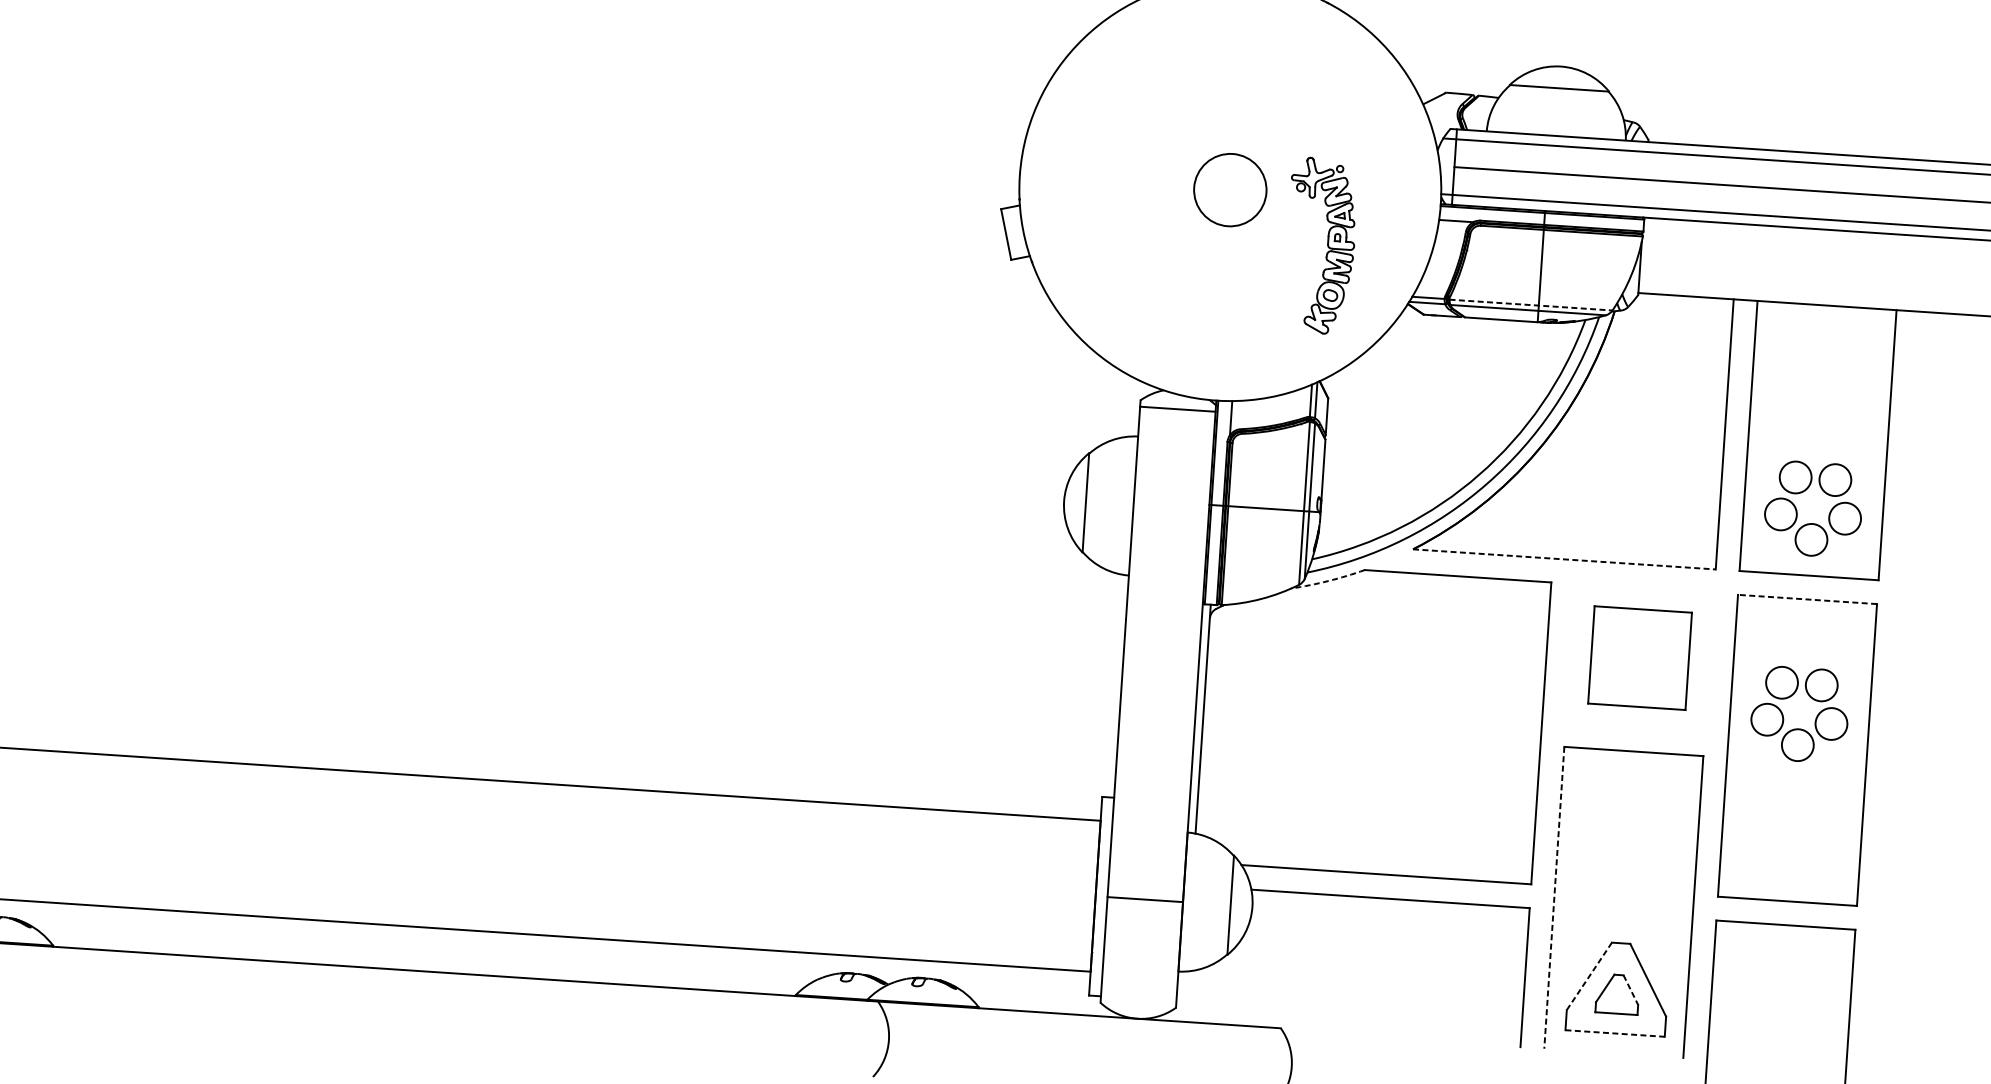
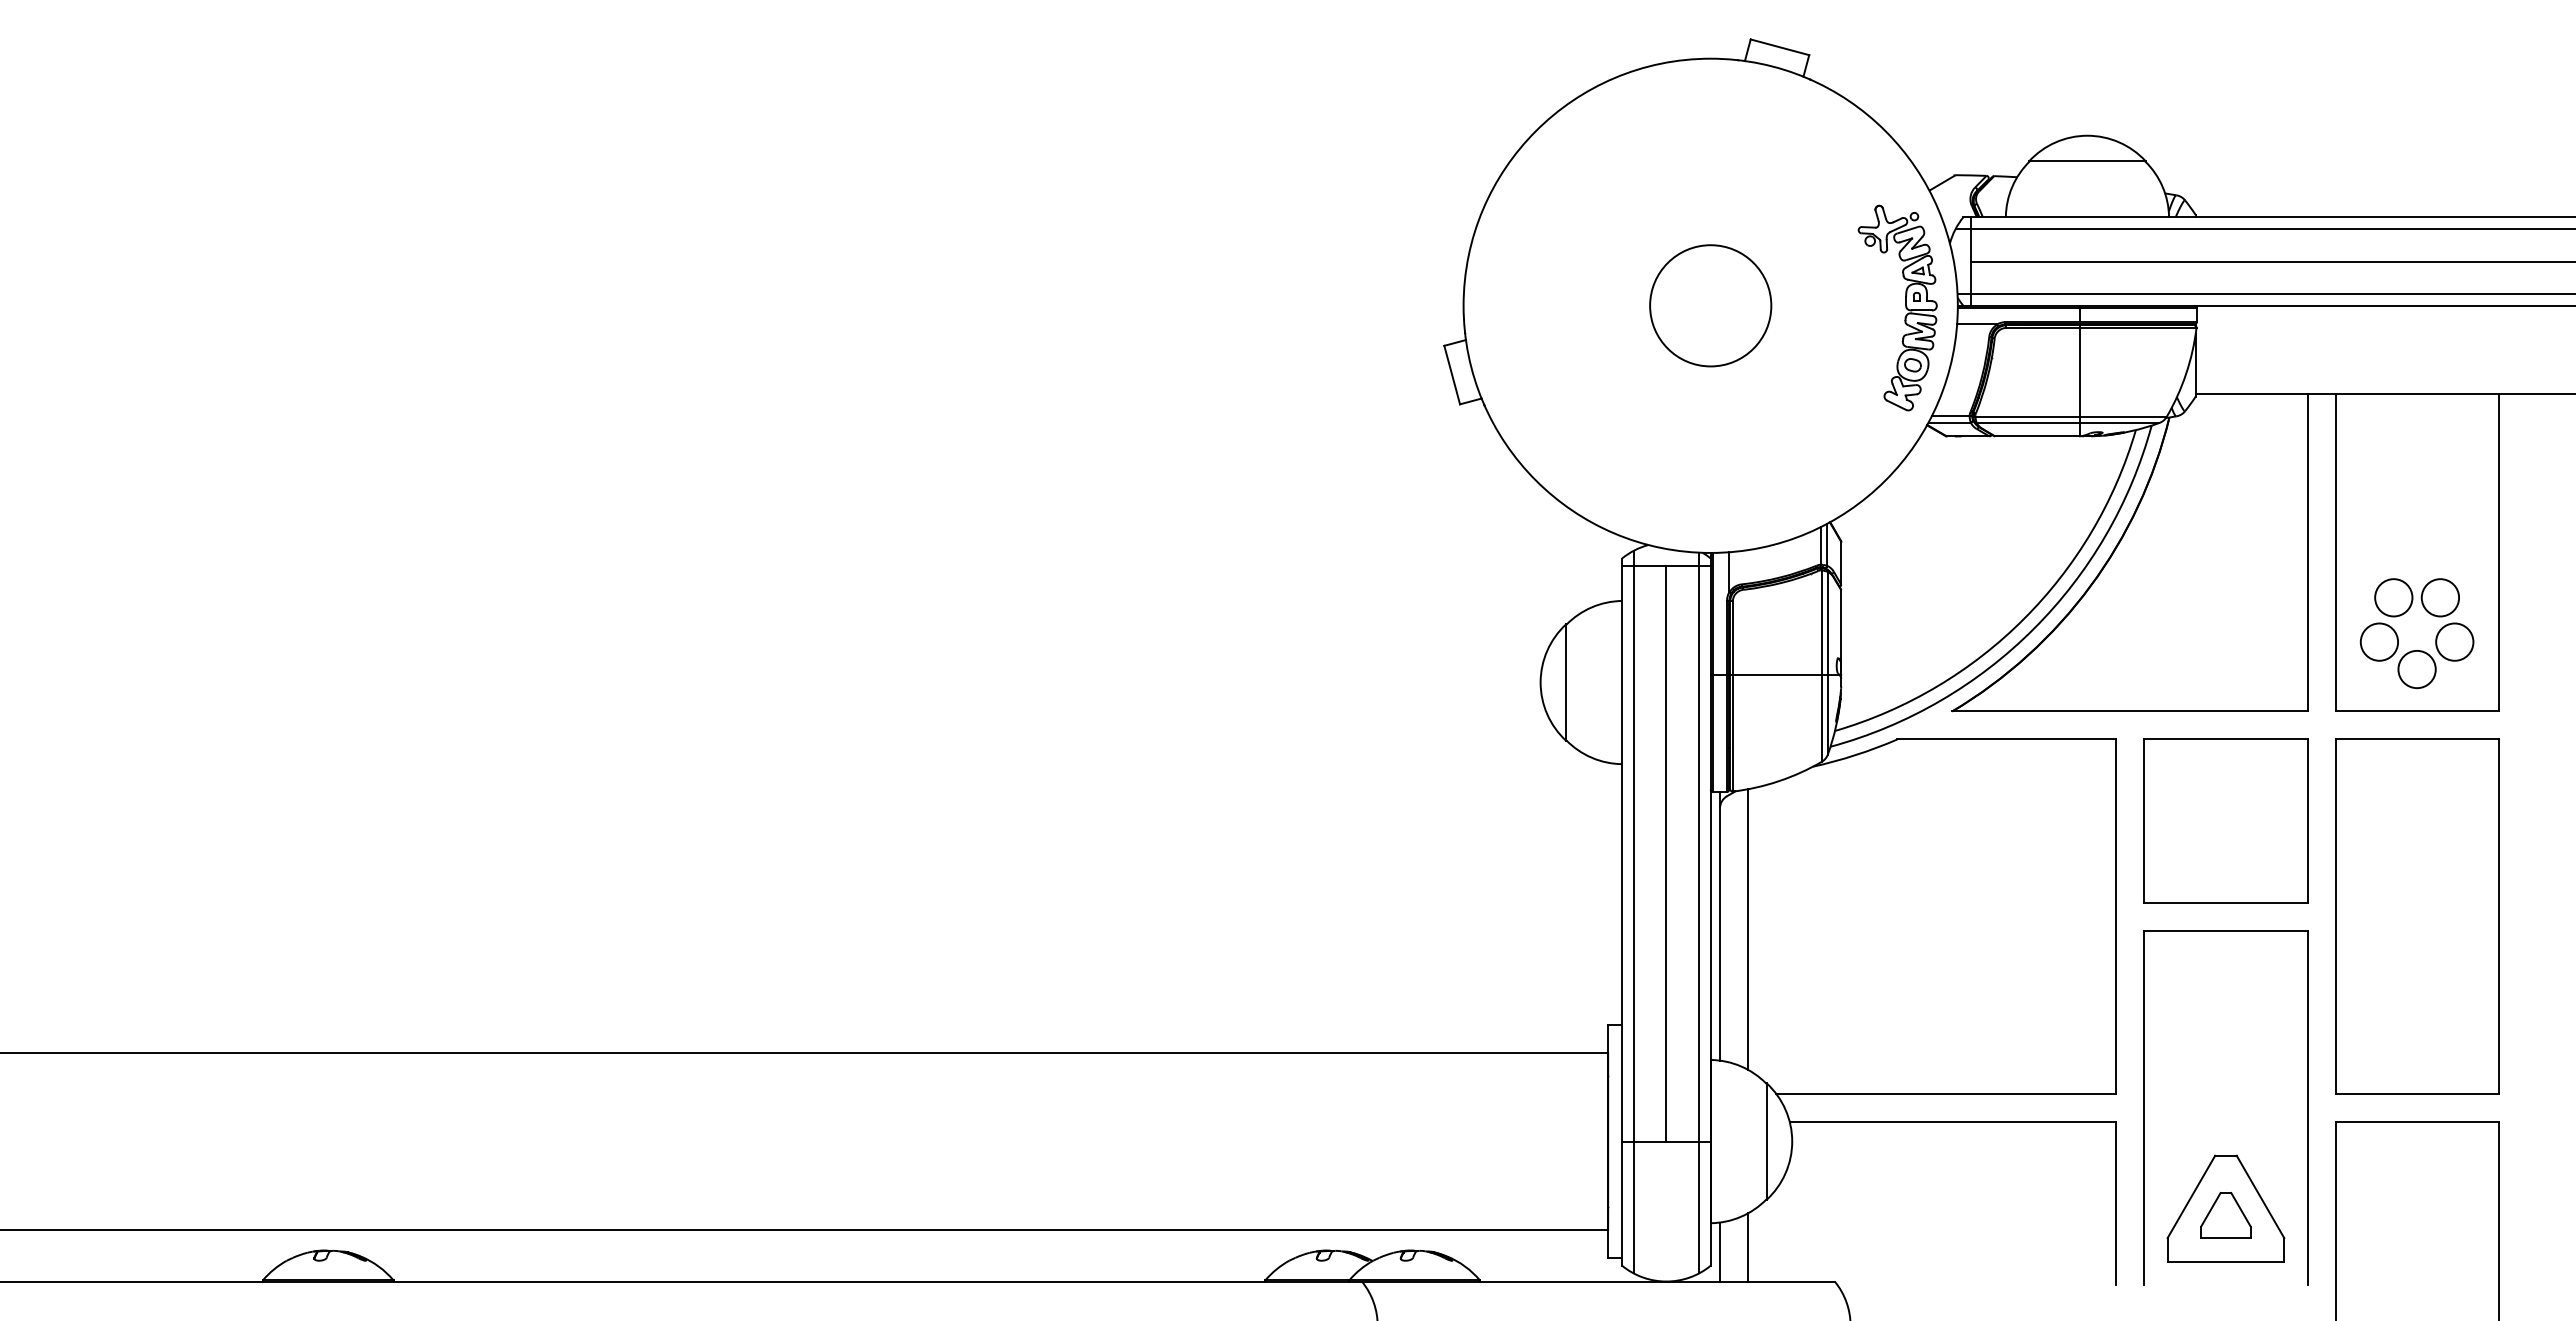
circle: (1230, 189) -> (1710, 305), size x1.43
part: (1327, 245) -> (1905, 307), moved
line: (1531, 304) -> (2071, 416), dashed -> solid
line: (1564, 559) -> (2129, 711), dashed -> solid
arc: (1328, 581) -> (1855, 755), dashed -> solid
line: (1807, 599) -> (2417, 739), dashed -> solid
line: (1161, 654) -> (1666, 853), added
part: (1639, 657) -> (2225, 820), size x1.43
line: (1130, 701) -> (1633, 911), added
line: (1186, 706) -> (1699, 912), added
line: (1227, 723) -> (1748, 929), added
part: (1798, 728) -> (2416, 891), removed
line: (1554, 898) -> (2144, 1108), dashed -> solid
line: (1589, 976) -> (2191, 1196), dashed -> solid
line: (1631, 990) -> (2241, 1210), dashed -> solid
line: (1209, 994) -> (1748, 1247), added
line: (1185, 996) -> (1720, 1251), added
line: (1615, 1033) -> (2226, 1261), dashed -> solid

